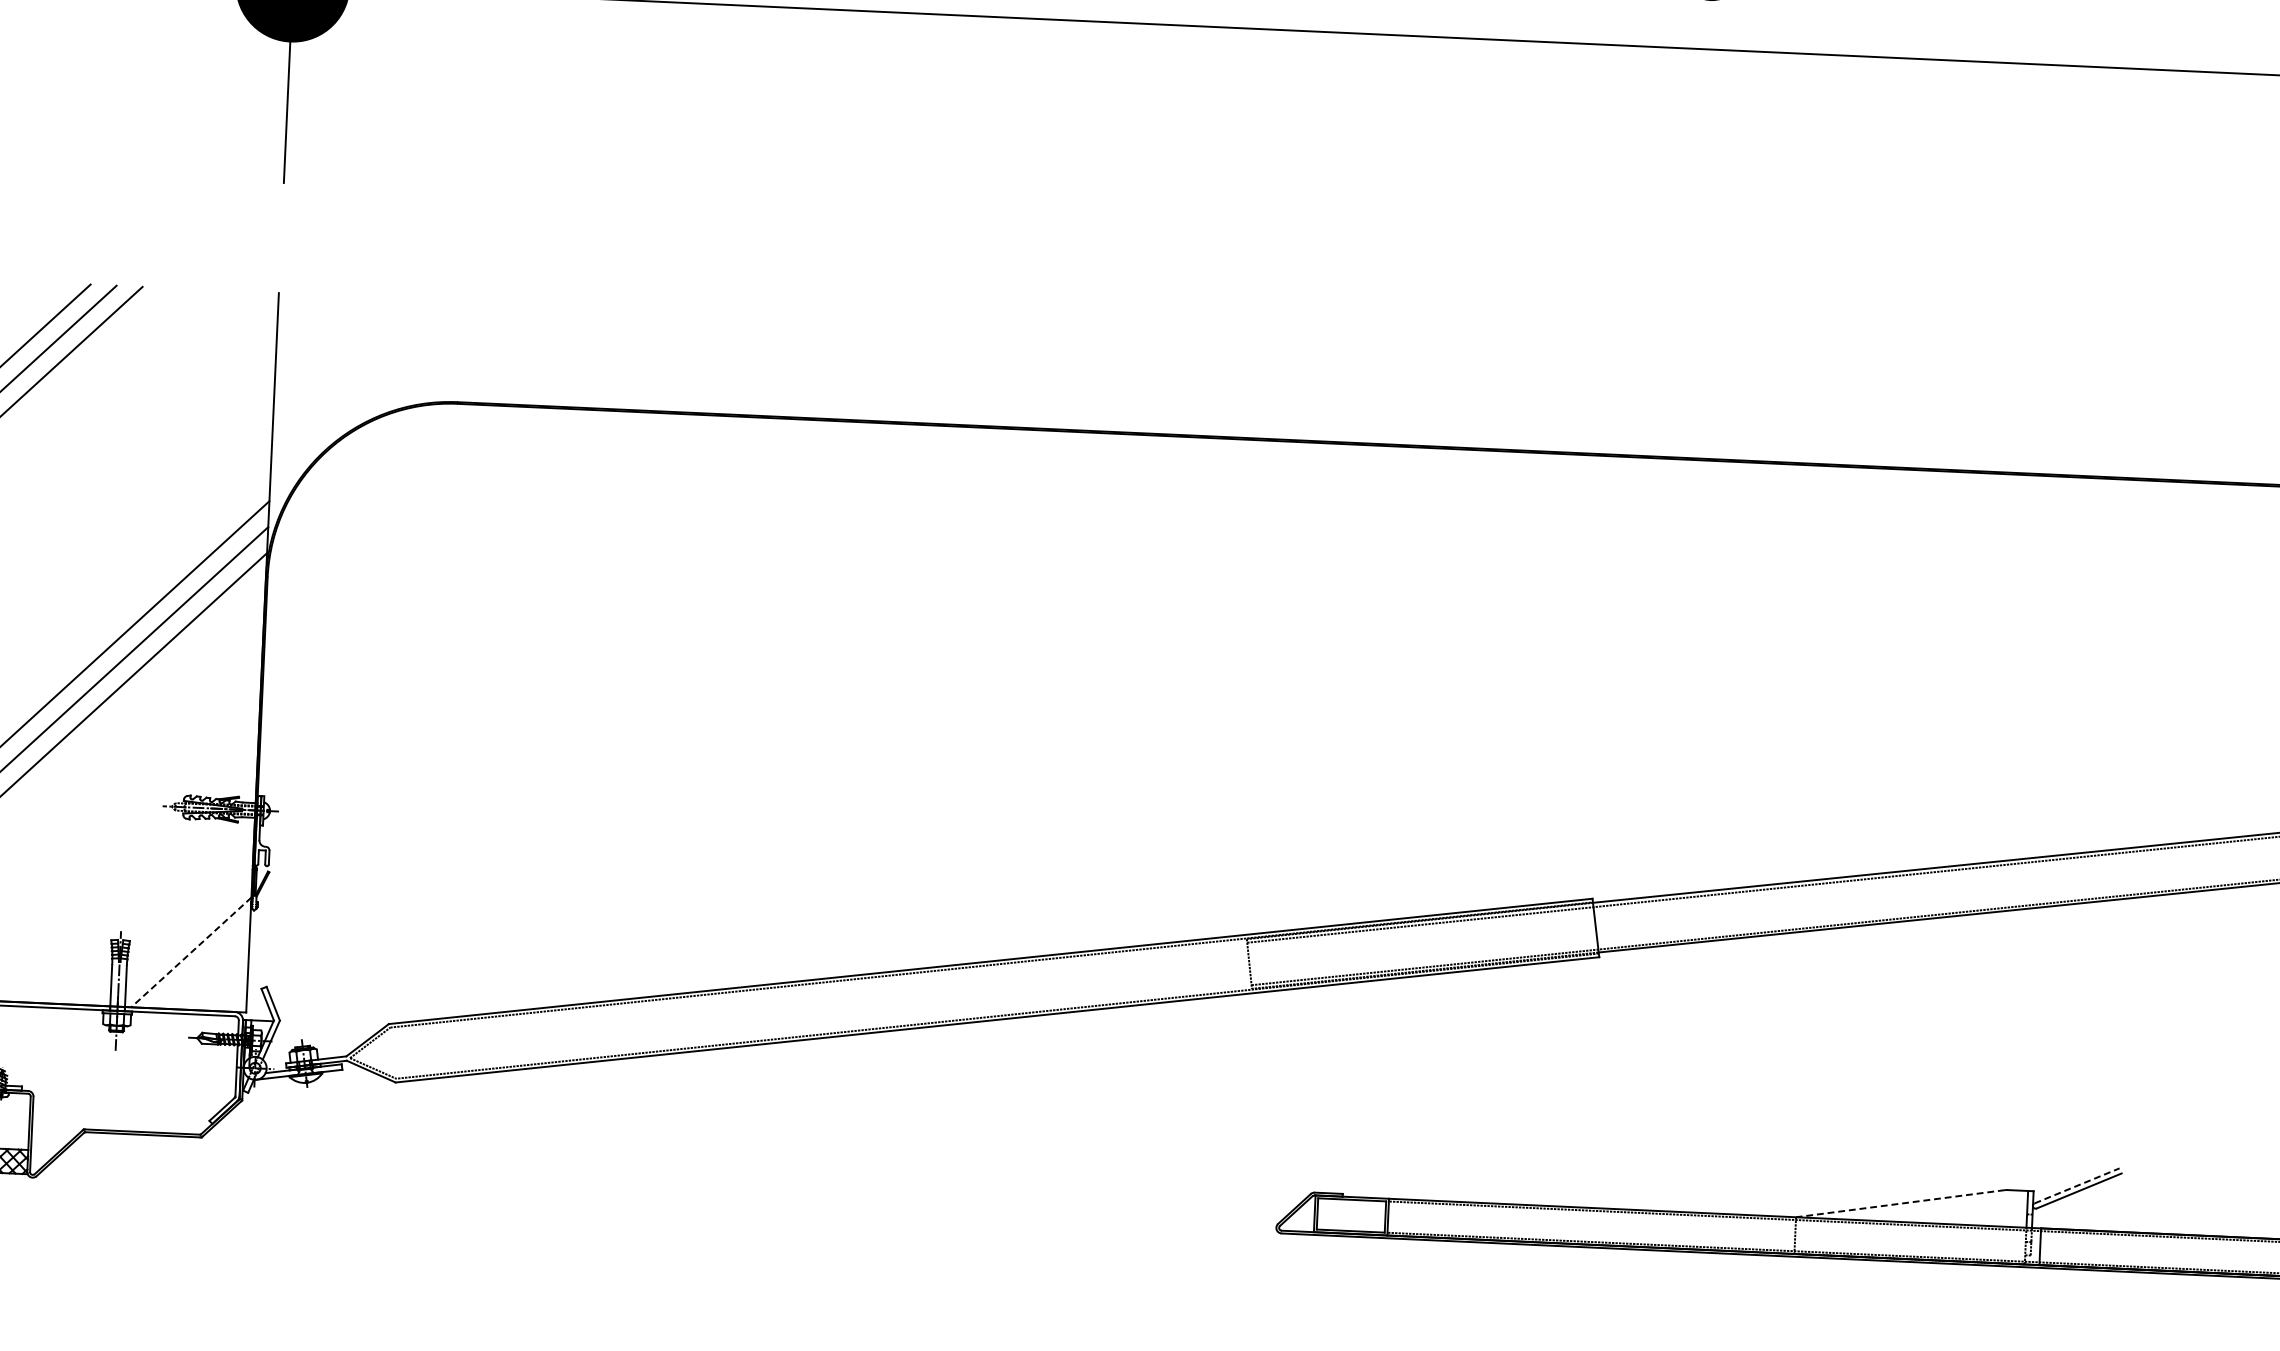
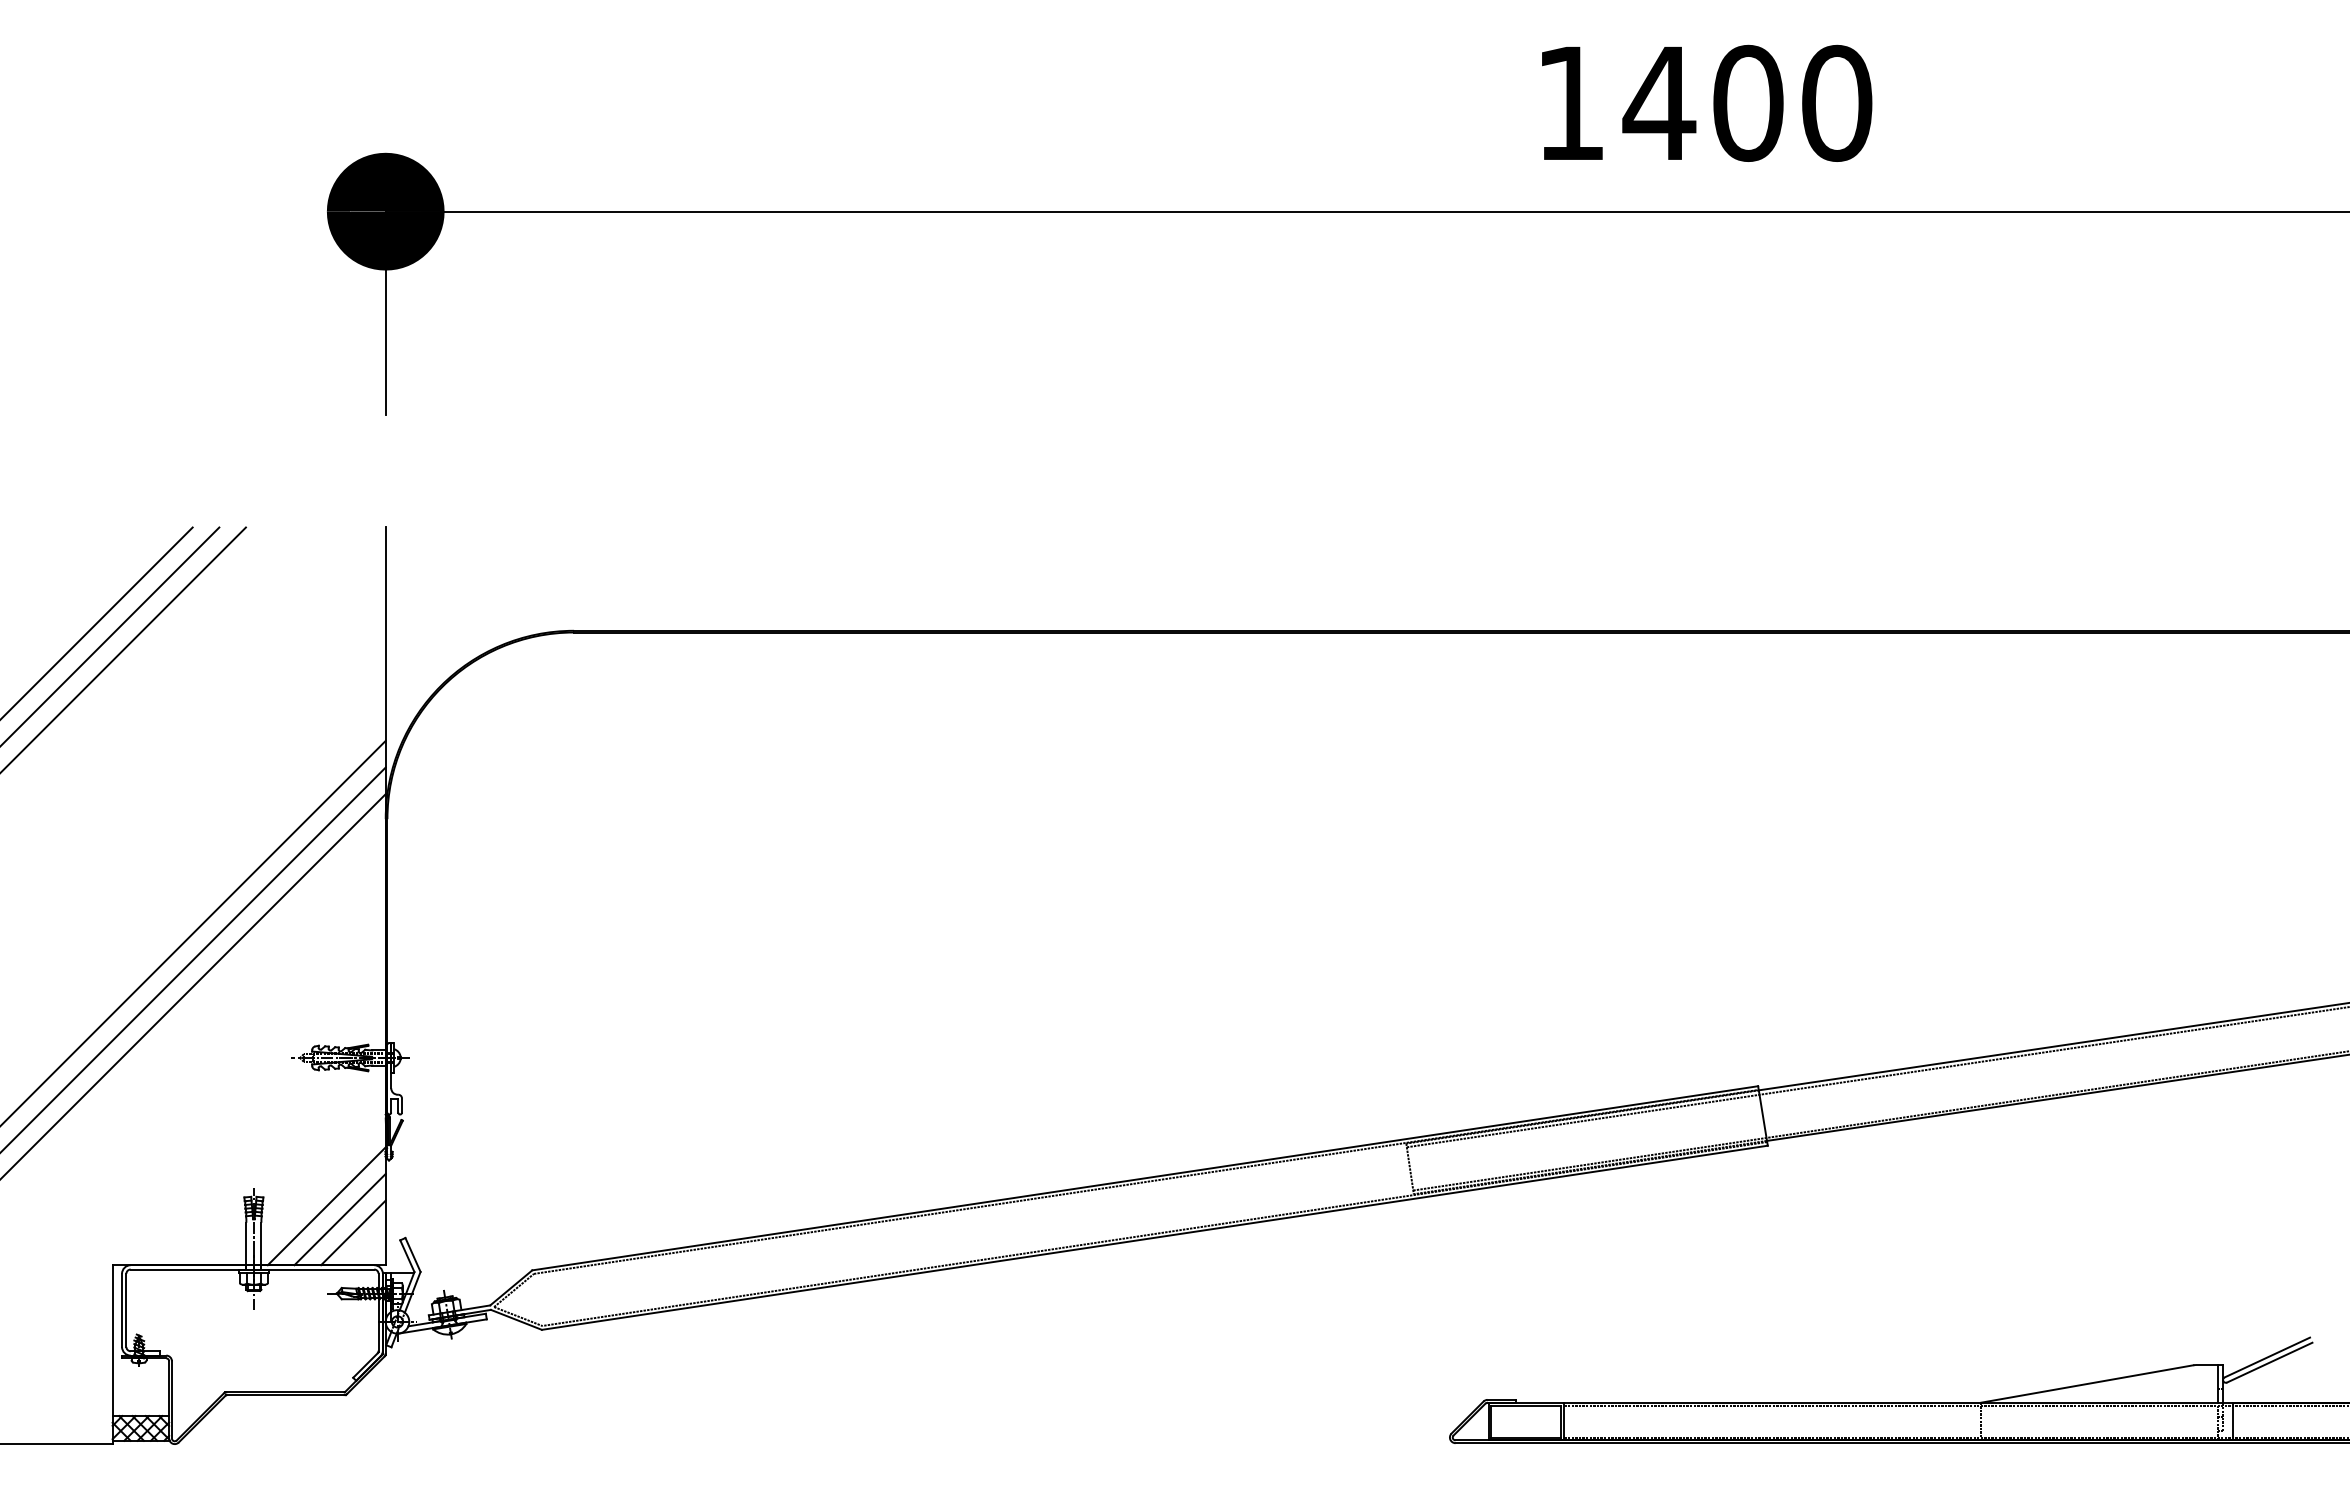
line: (191, 952) -> (326, 1206), dashed -> solid
line: (203, 965) -> (339, 1219), added
line: (216, 979) -> (353, 1232), added
line: (2077, 1185) -> (2267, 1357), dashed -> solid
line: (1900, 1203) -> (2087, 1383), dashed -> solid

